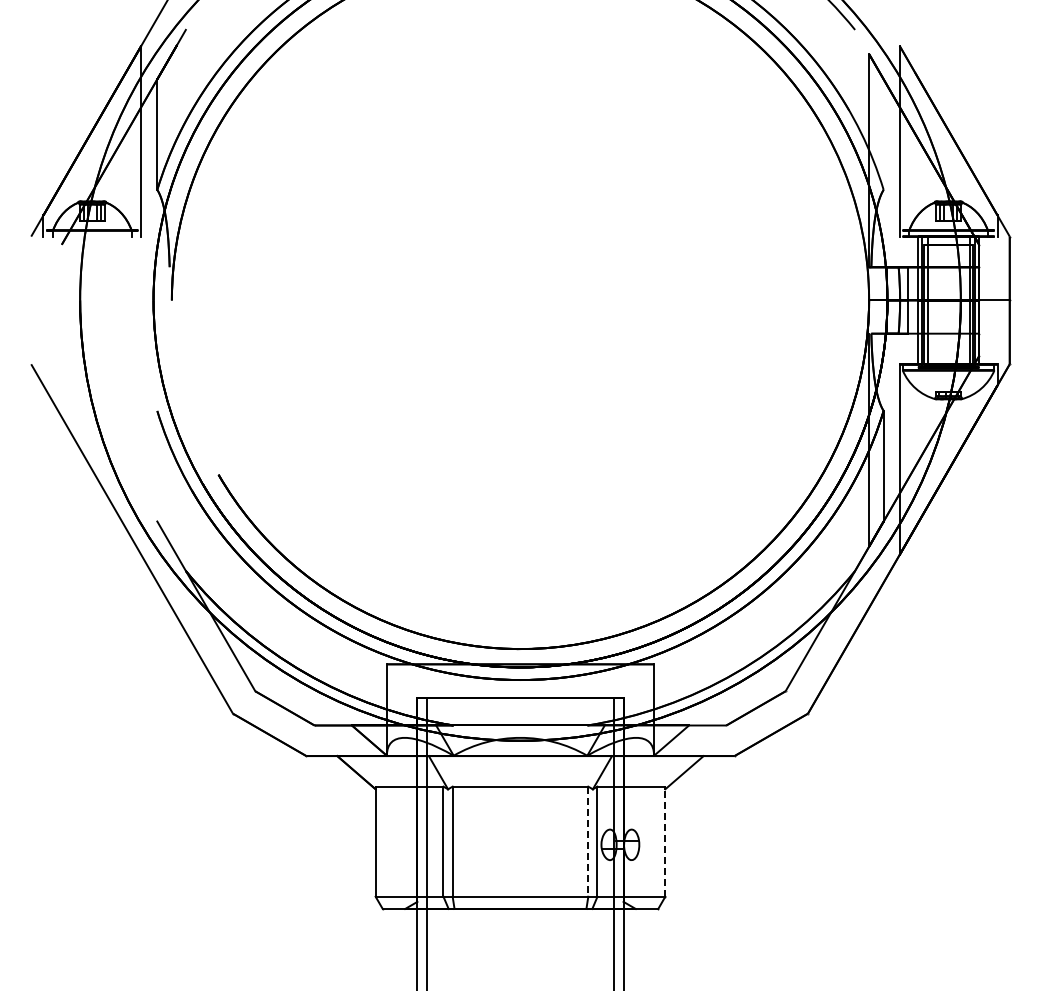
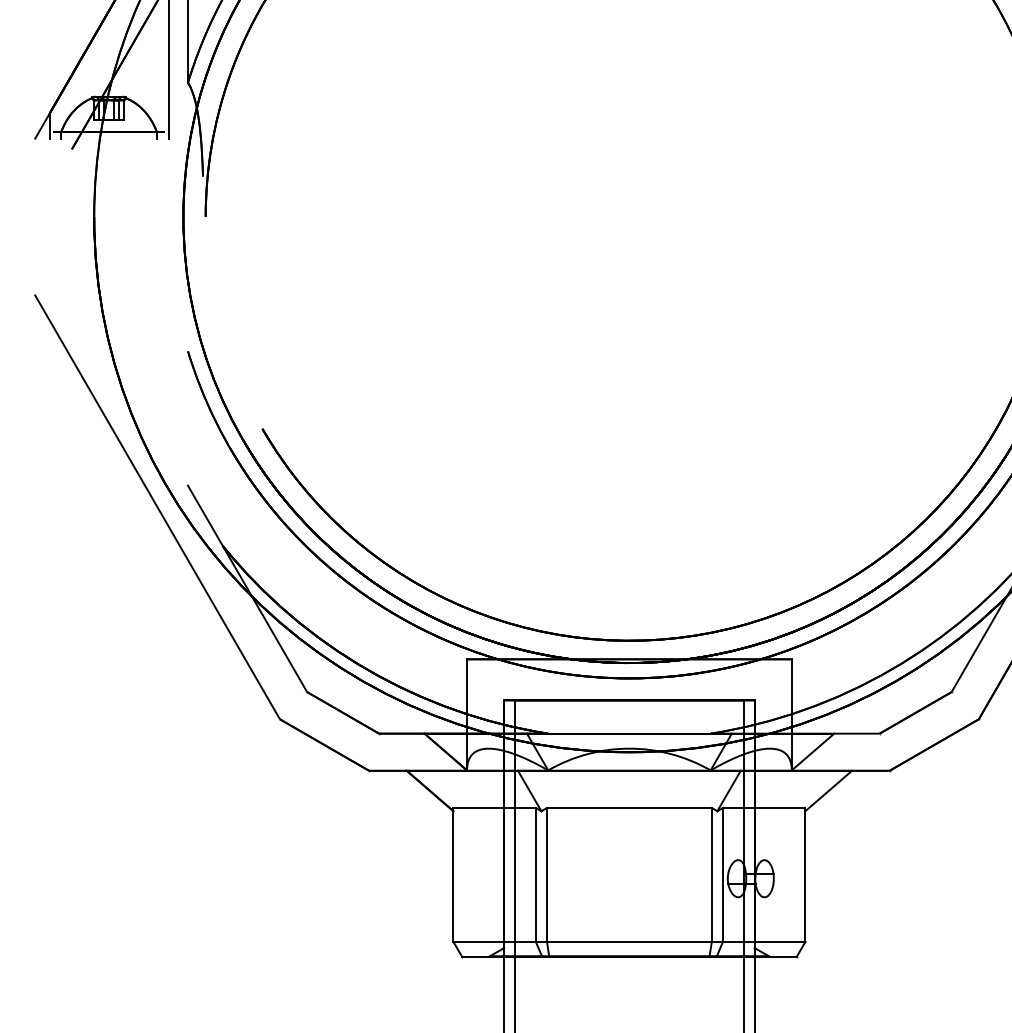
line: (665, 841) -> (805, 874), dashed -> solid
line: (588, 842) -> (712, 875), dashed -> solid

